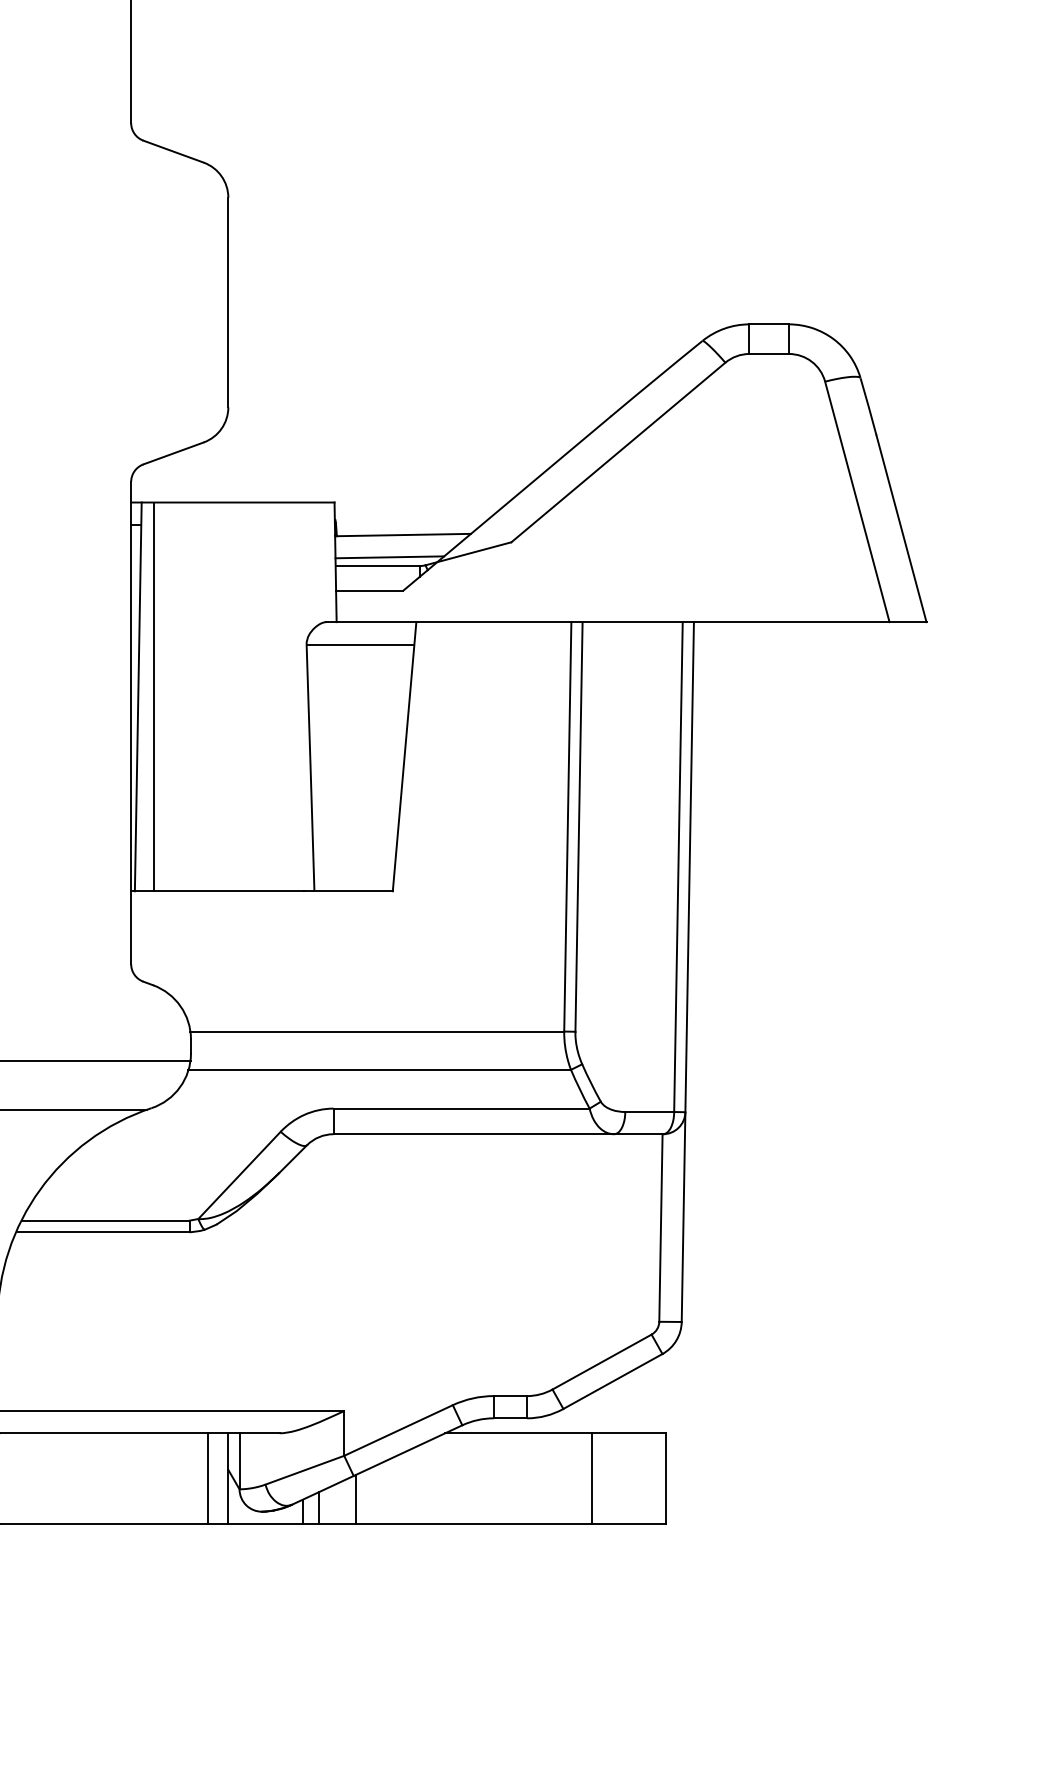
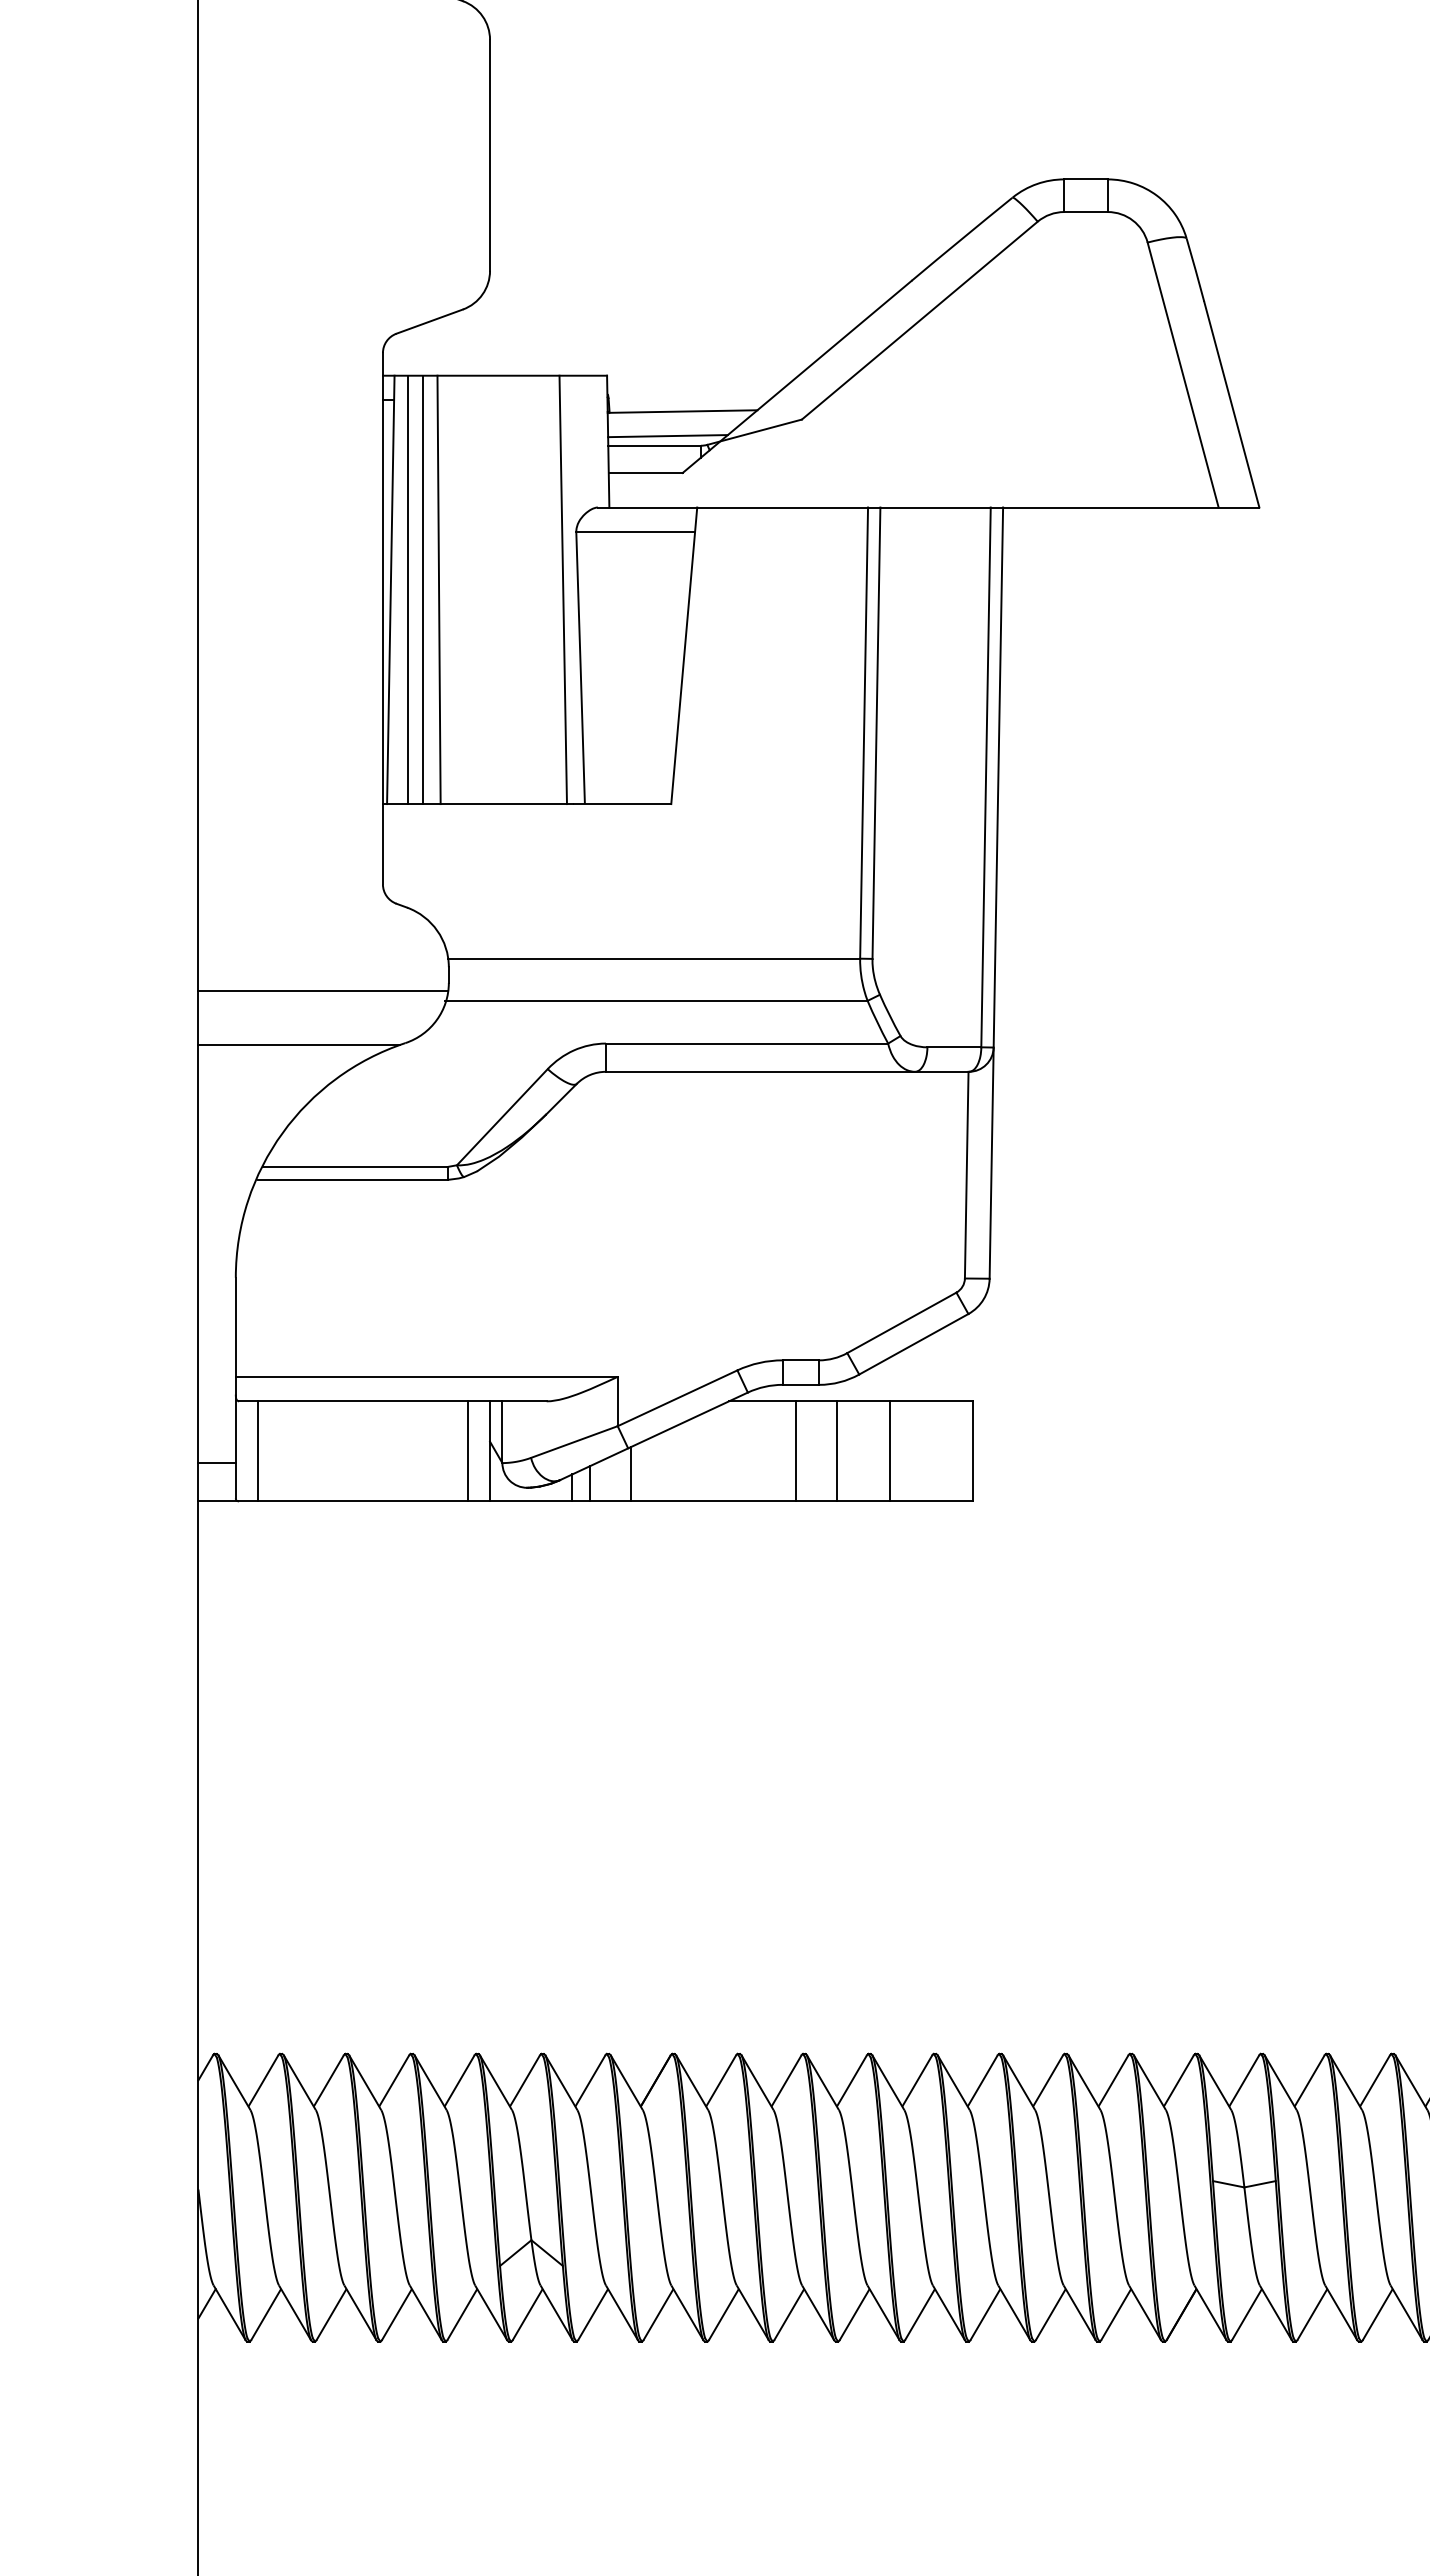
line: (167, 696) -> (423, 589), added
line: (181, 696) -> (438, 589), added
line: (294, 696) -> (562, 589), added
line: (17, 1478) -> (257, 1451), added
line: (505, 1478) -> (795, 1451), added
line: (542, 1478) -> (836, 1451), added

